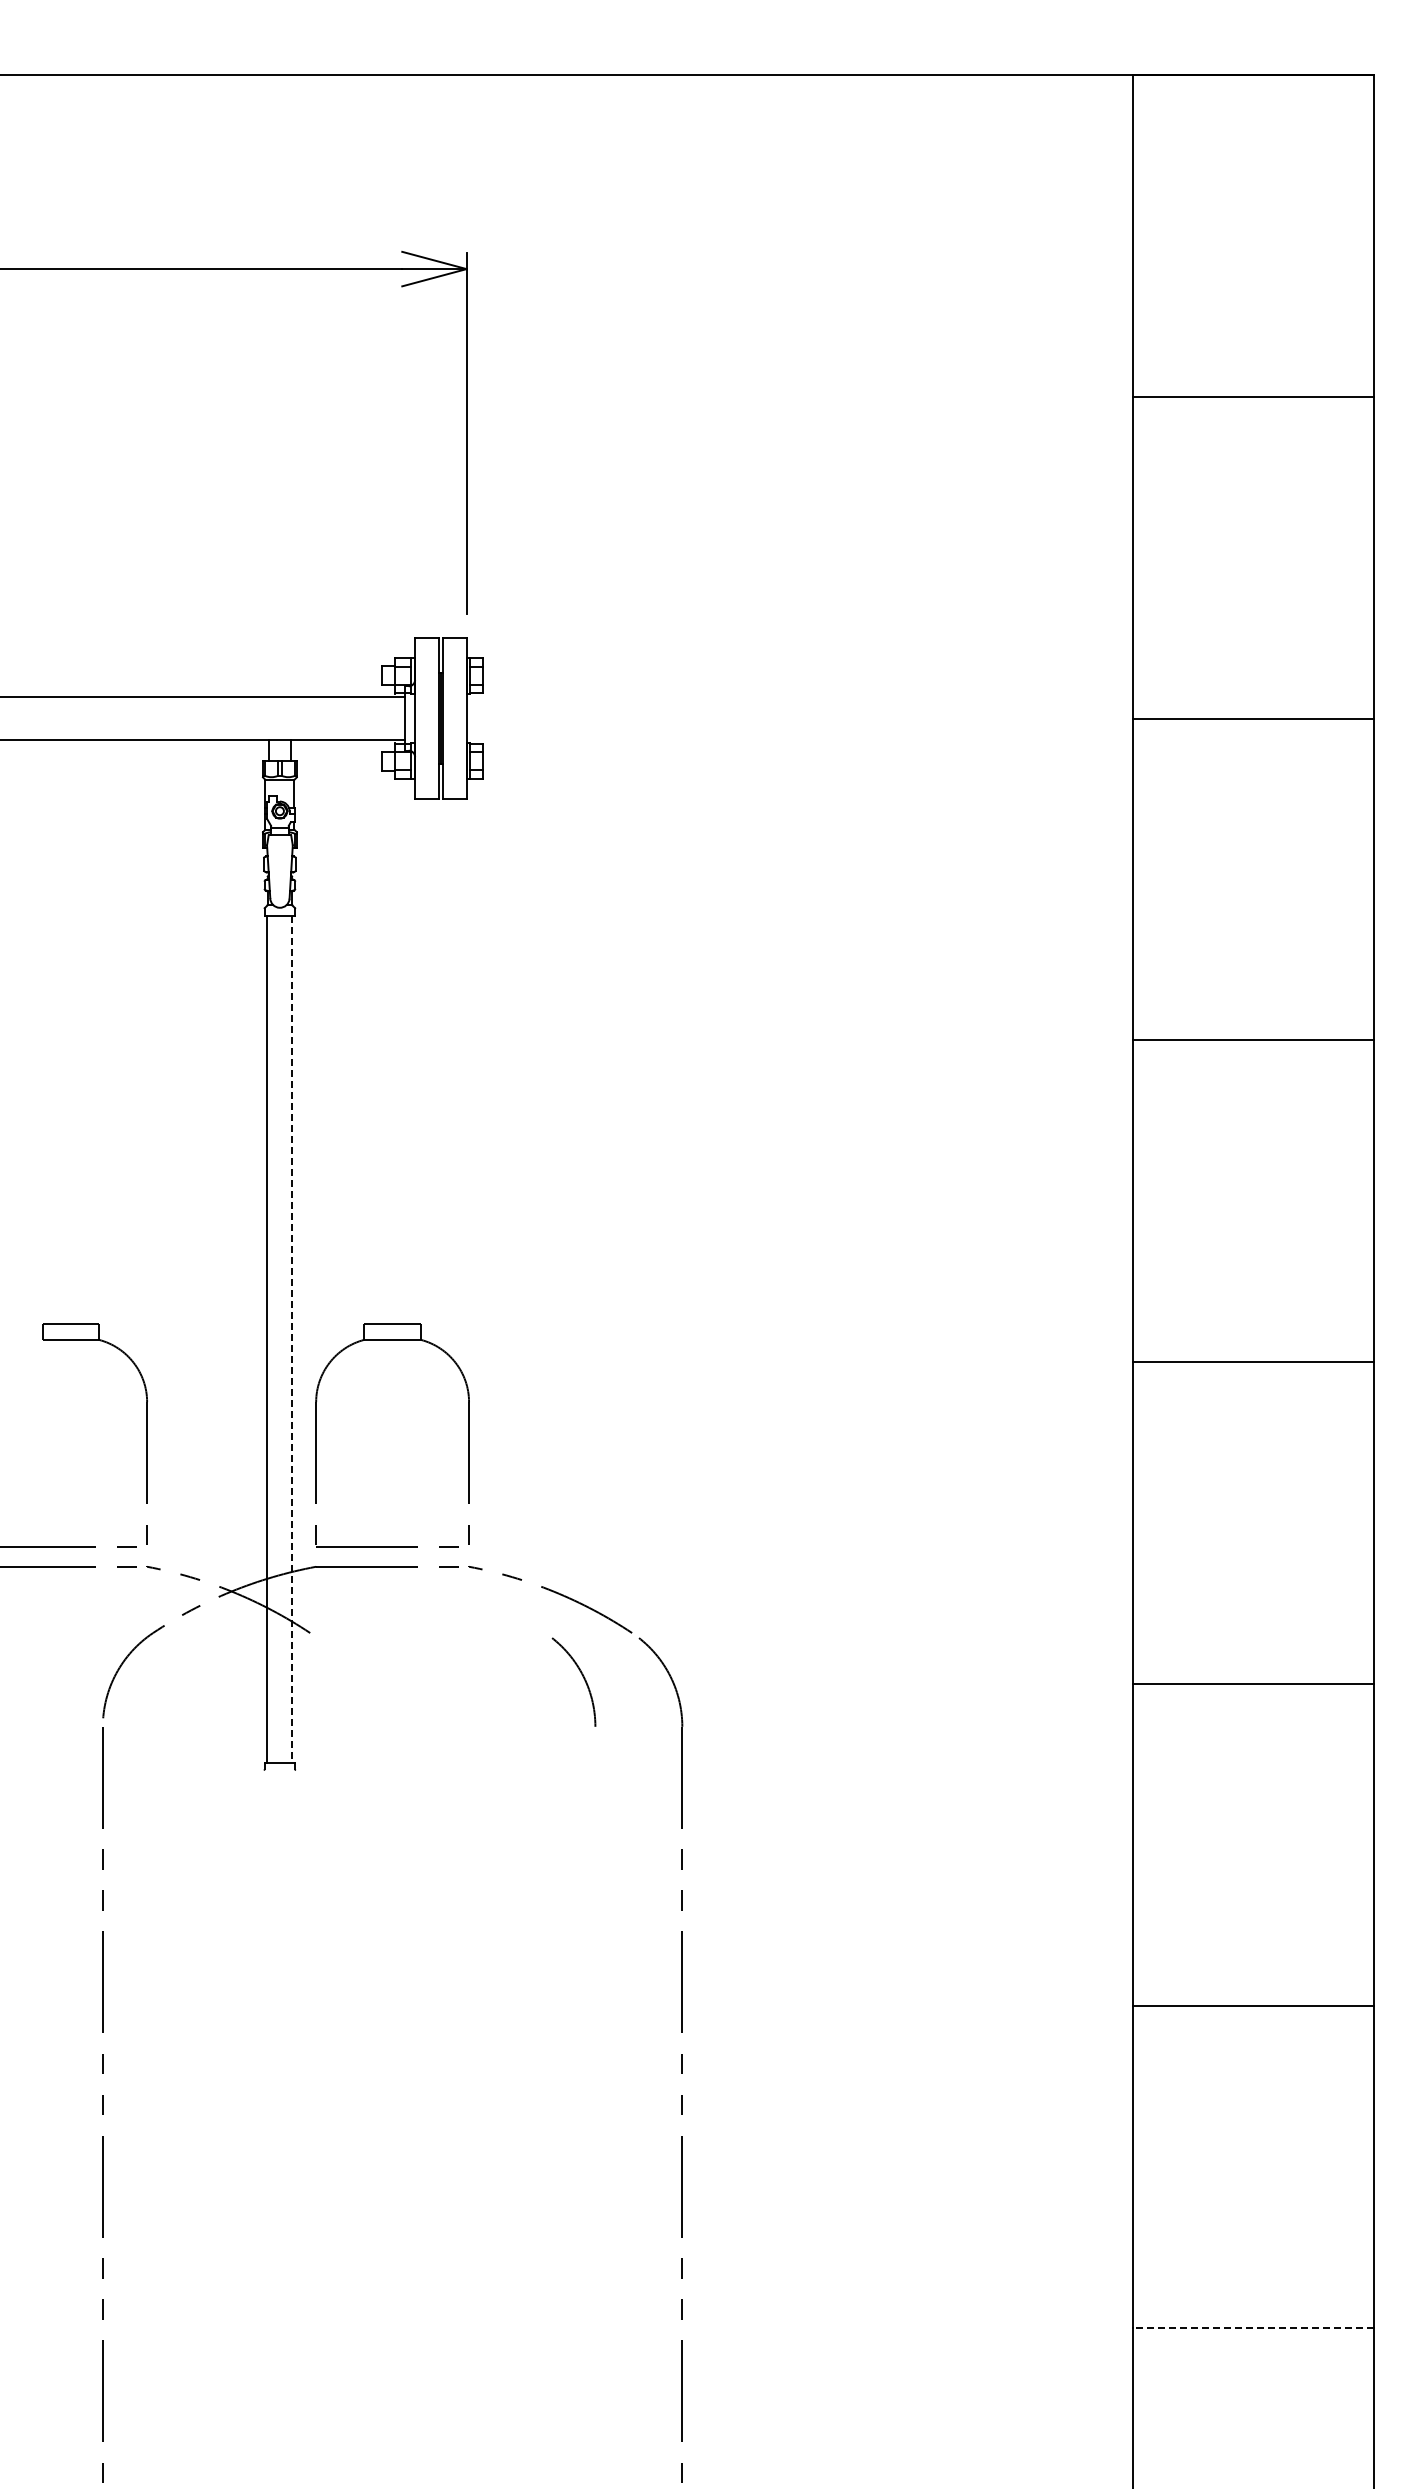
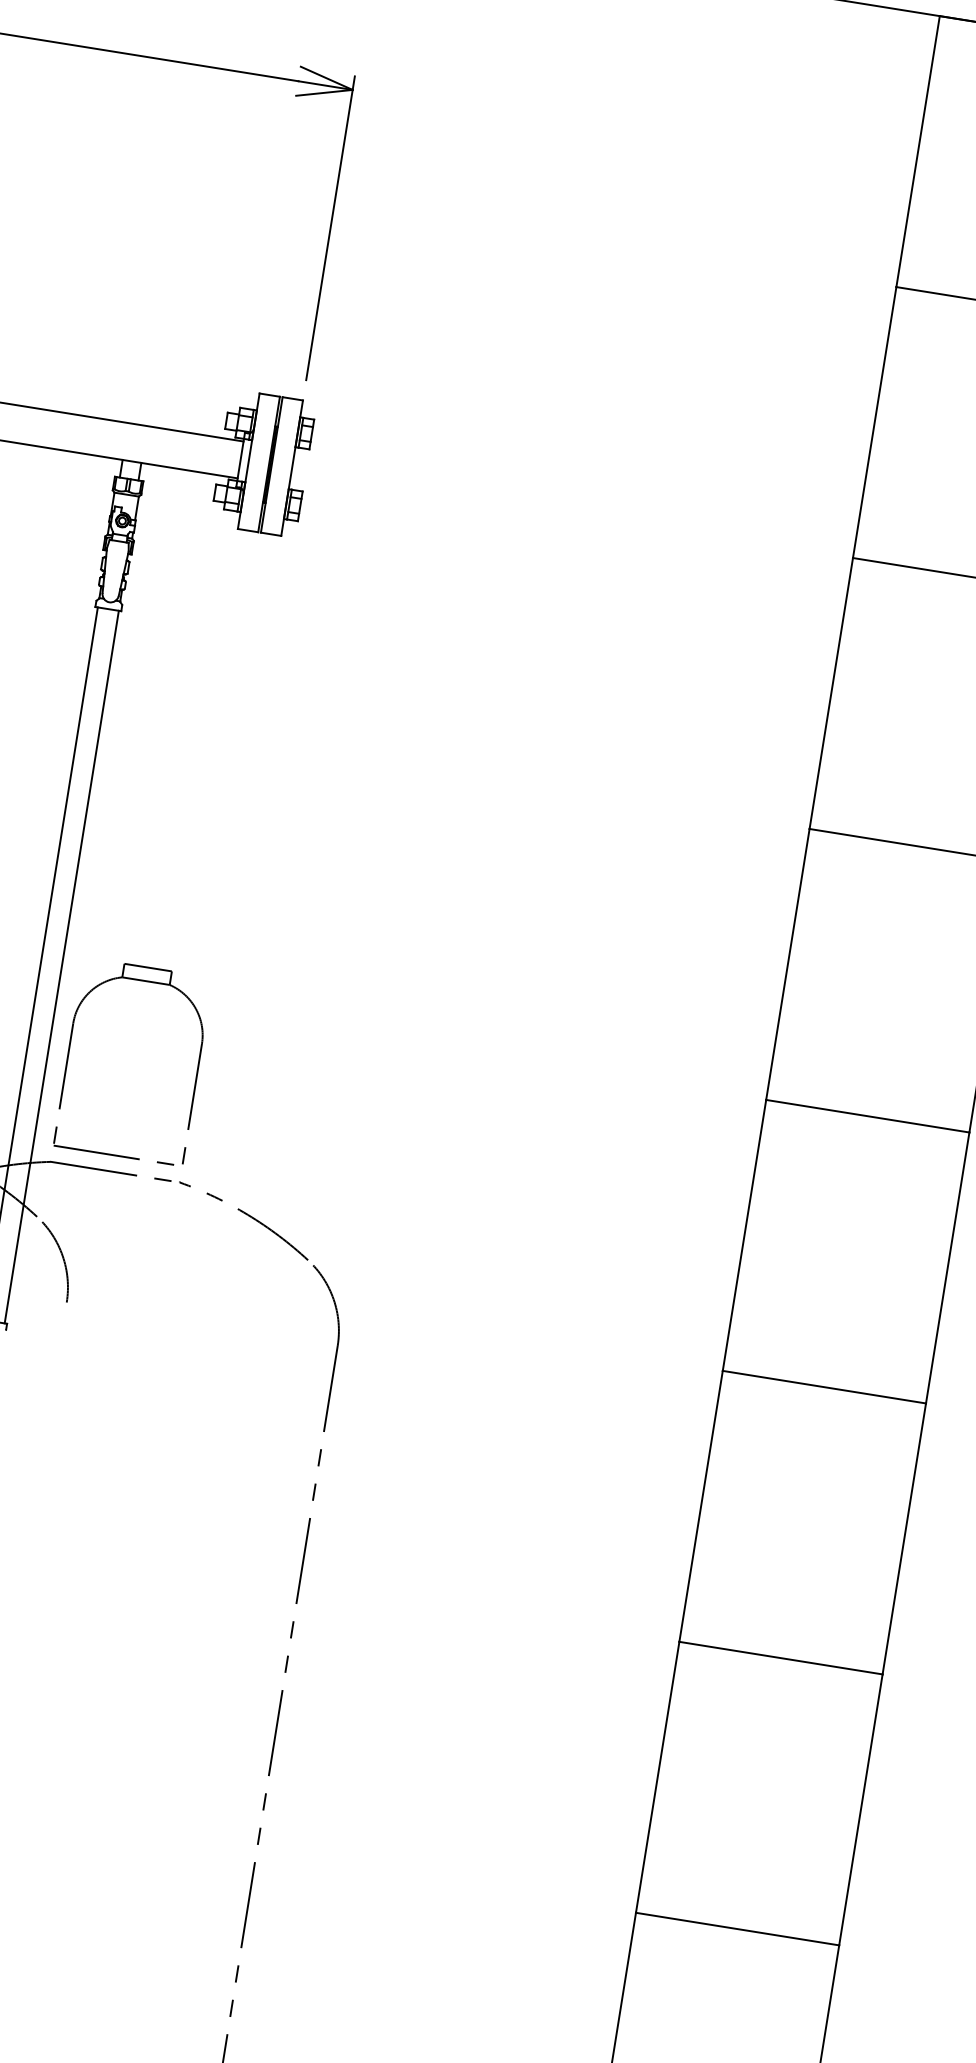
line: (292, 1339) -> (61, 967), dashed -> solid
arc: (582, 1676) -> (62, 1258), moved
line: (1253, 2328) -> (737, 1929), dashed -> solid

